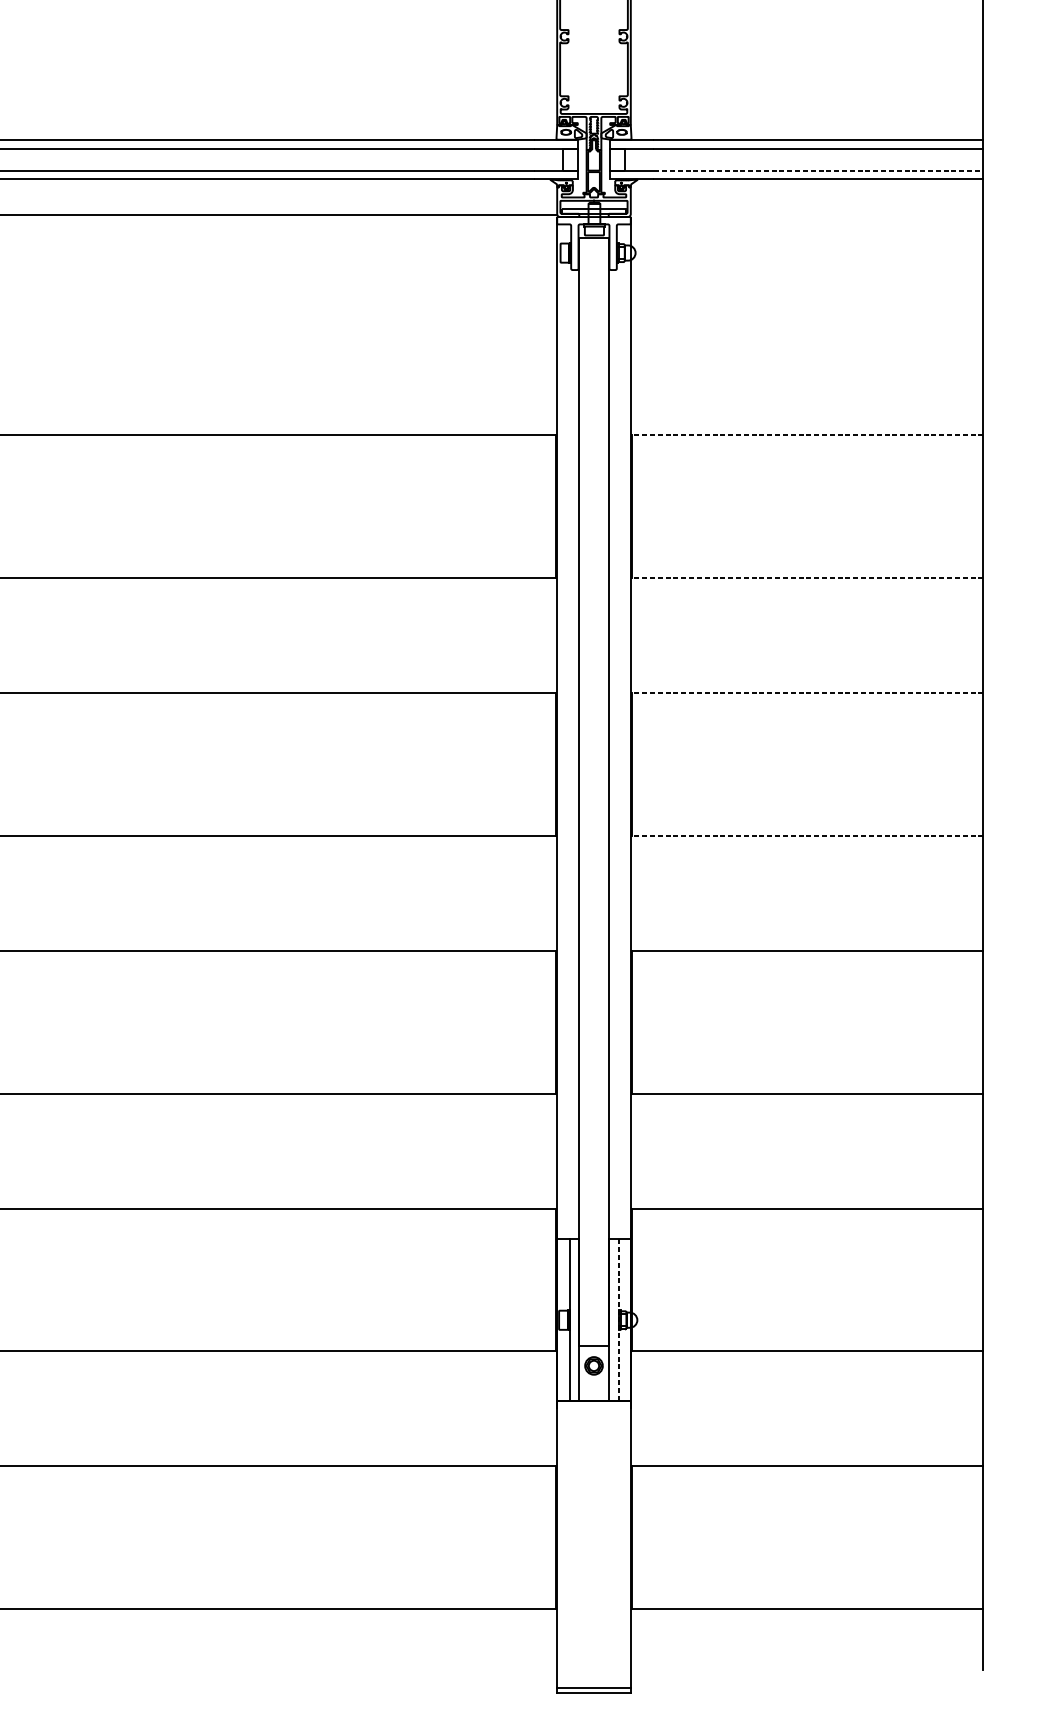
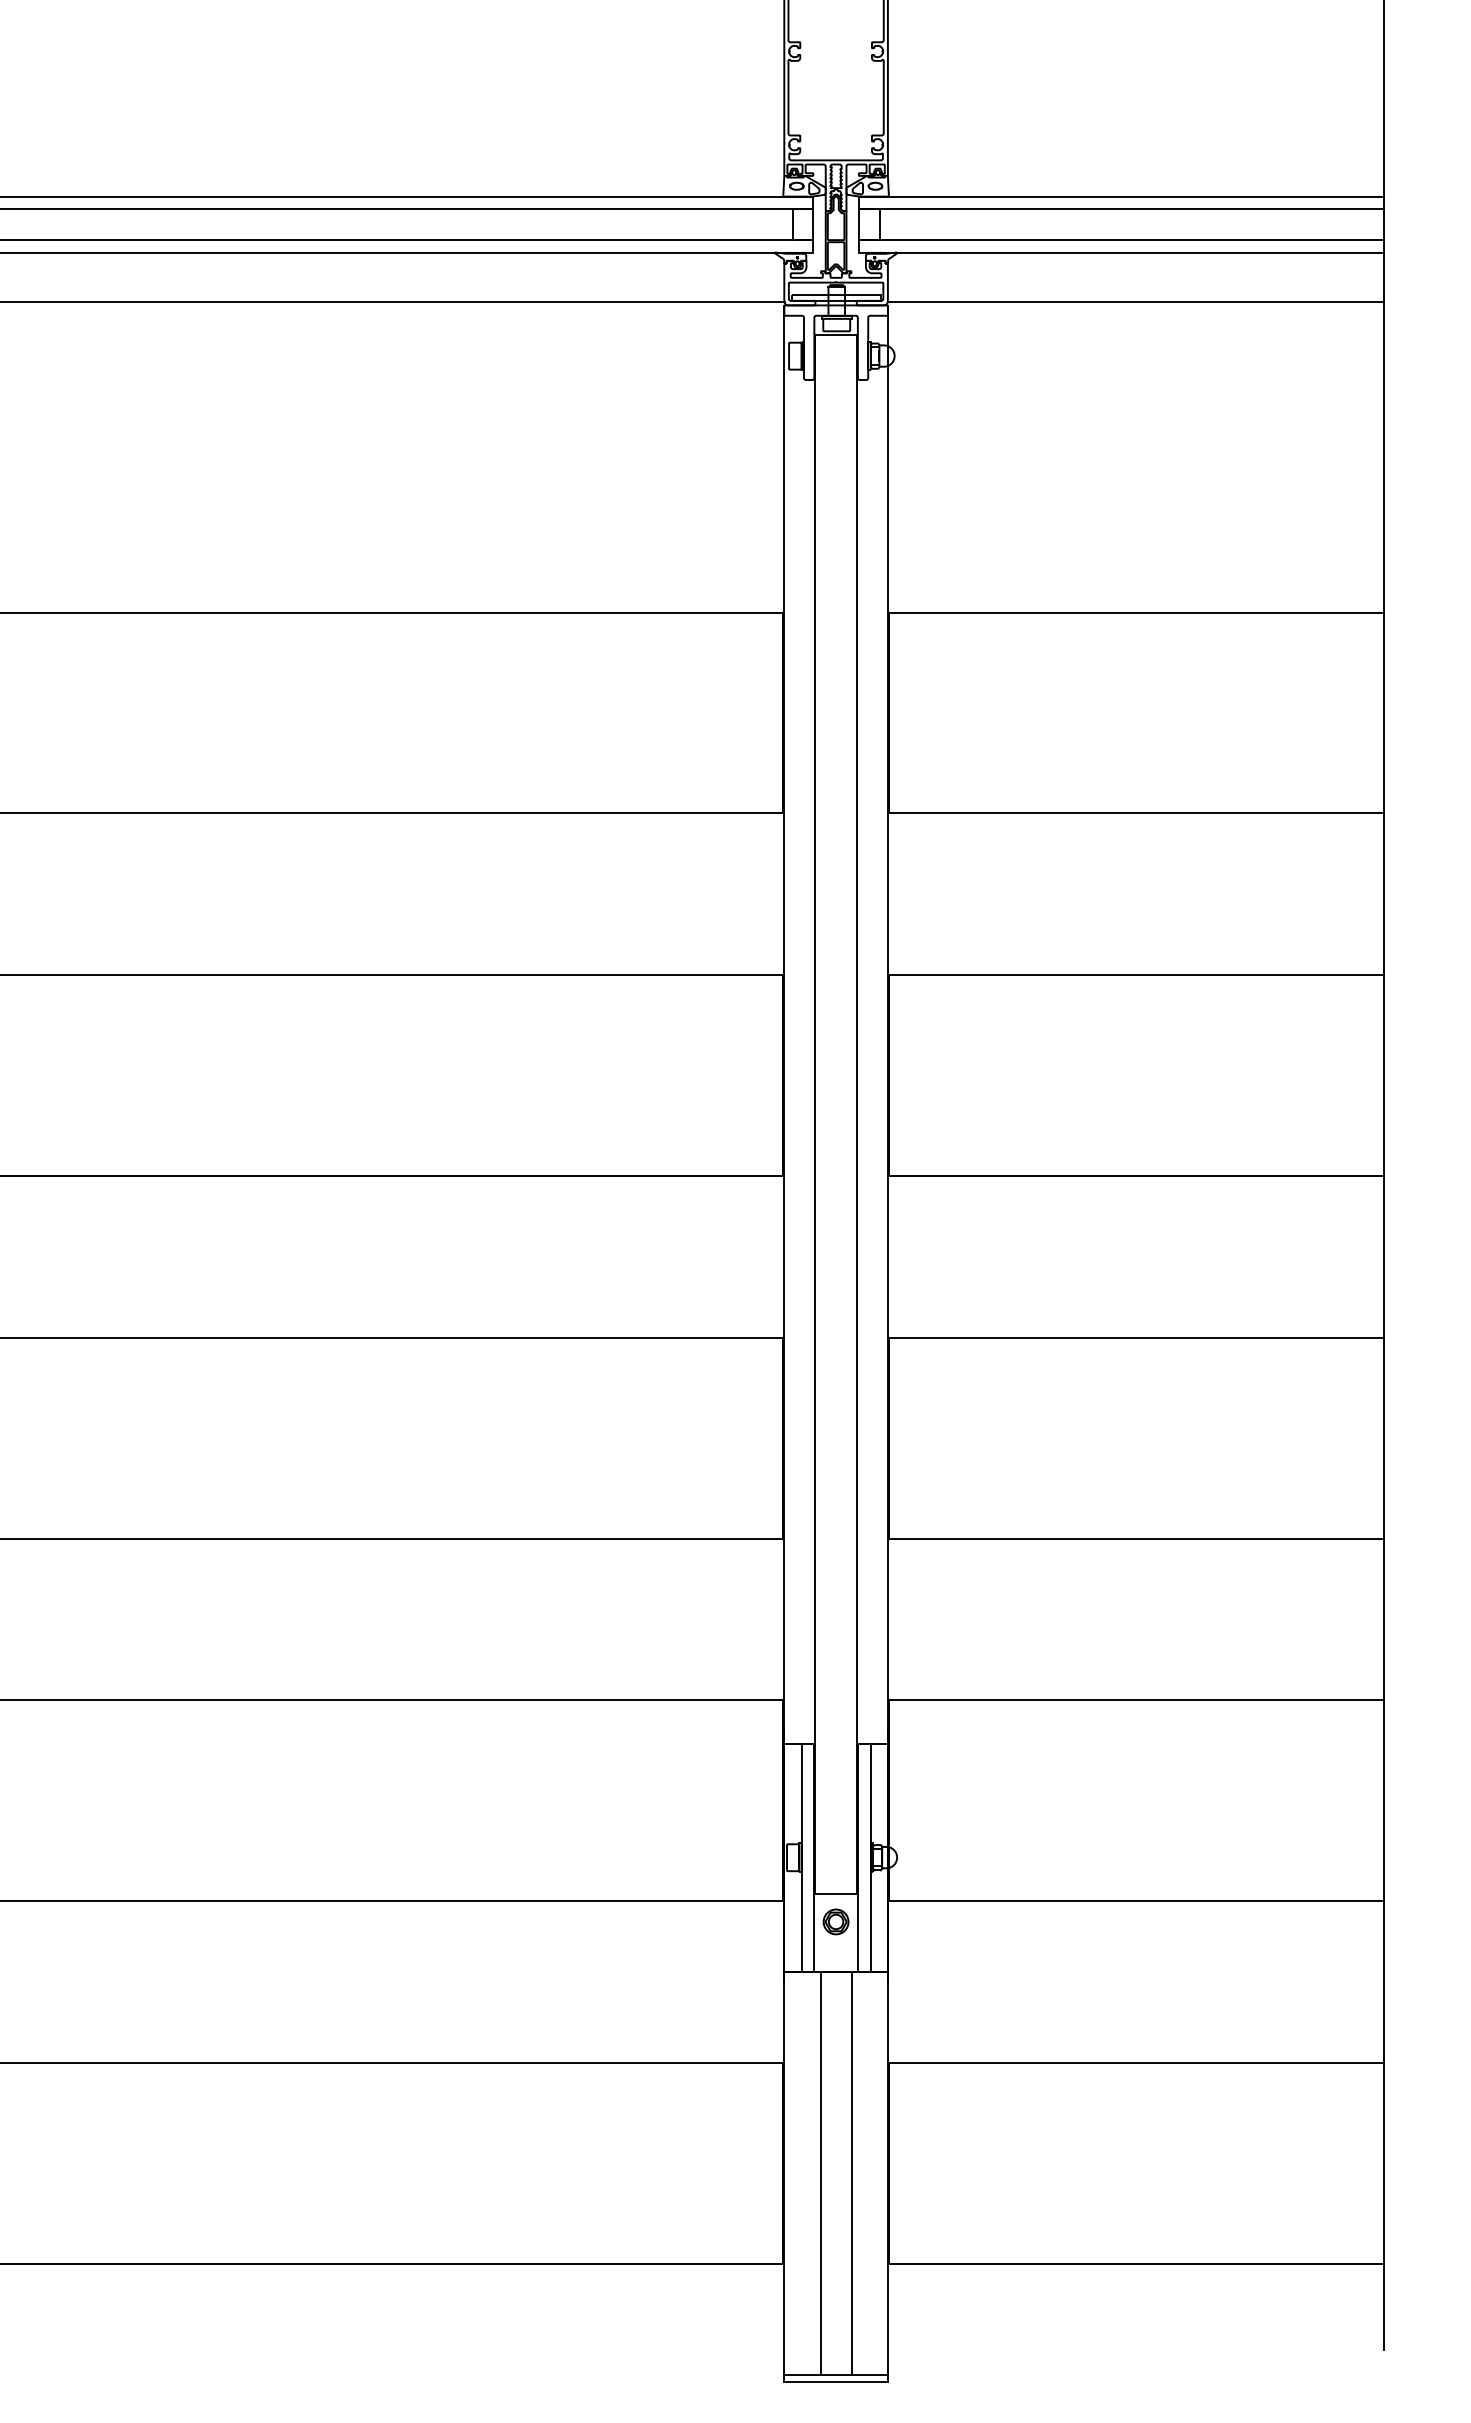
line: (818, 170) -> (1152, 240), dashed -> solid
line: (806, 214) -> (1135, 302), added
line: (806, 435) -> (1135, 612), dashed -> solid
line: (806, 578) -> (1135, 813), dashed -> solid
line: (806, 693) -> (1135, 975), dashed -> solid
line: (806, 836) -> (1135, 1176), dashed -> solid
line: (618, 1320) -> (870, 1857), dashed -> solid
line: (582, 1544) -> (820, 2173), added
line: (604, 1544) -> (851, 2173), added

